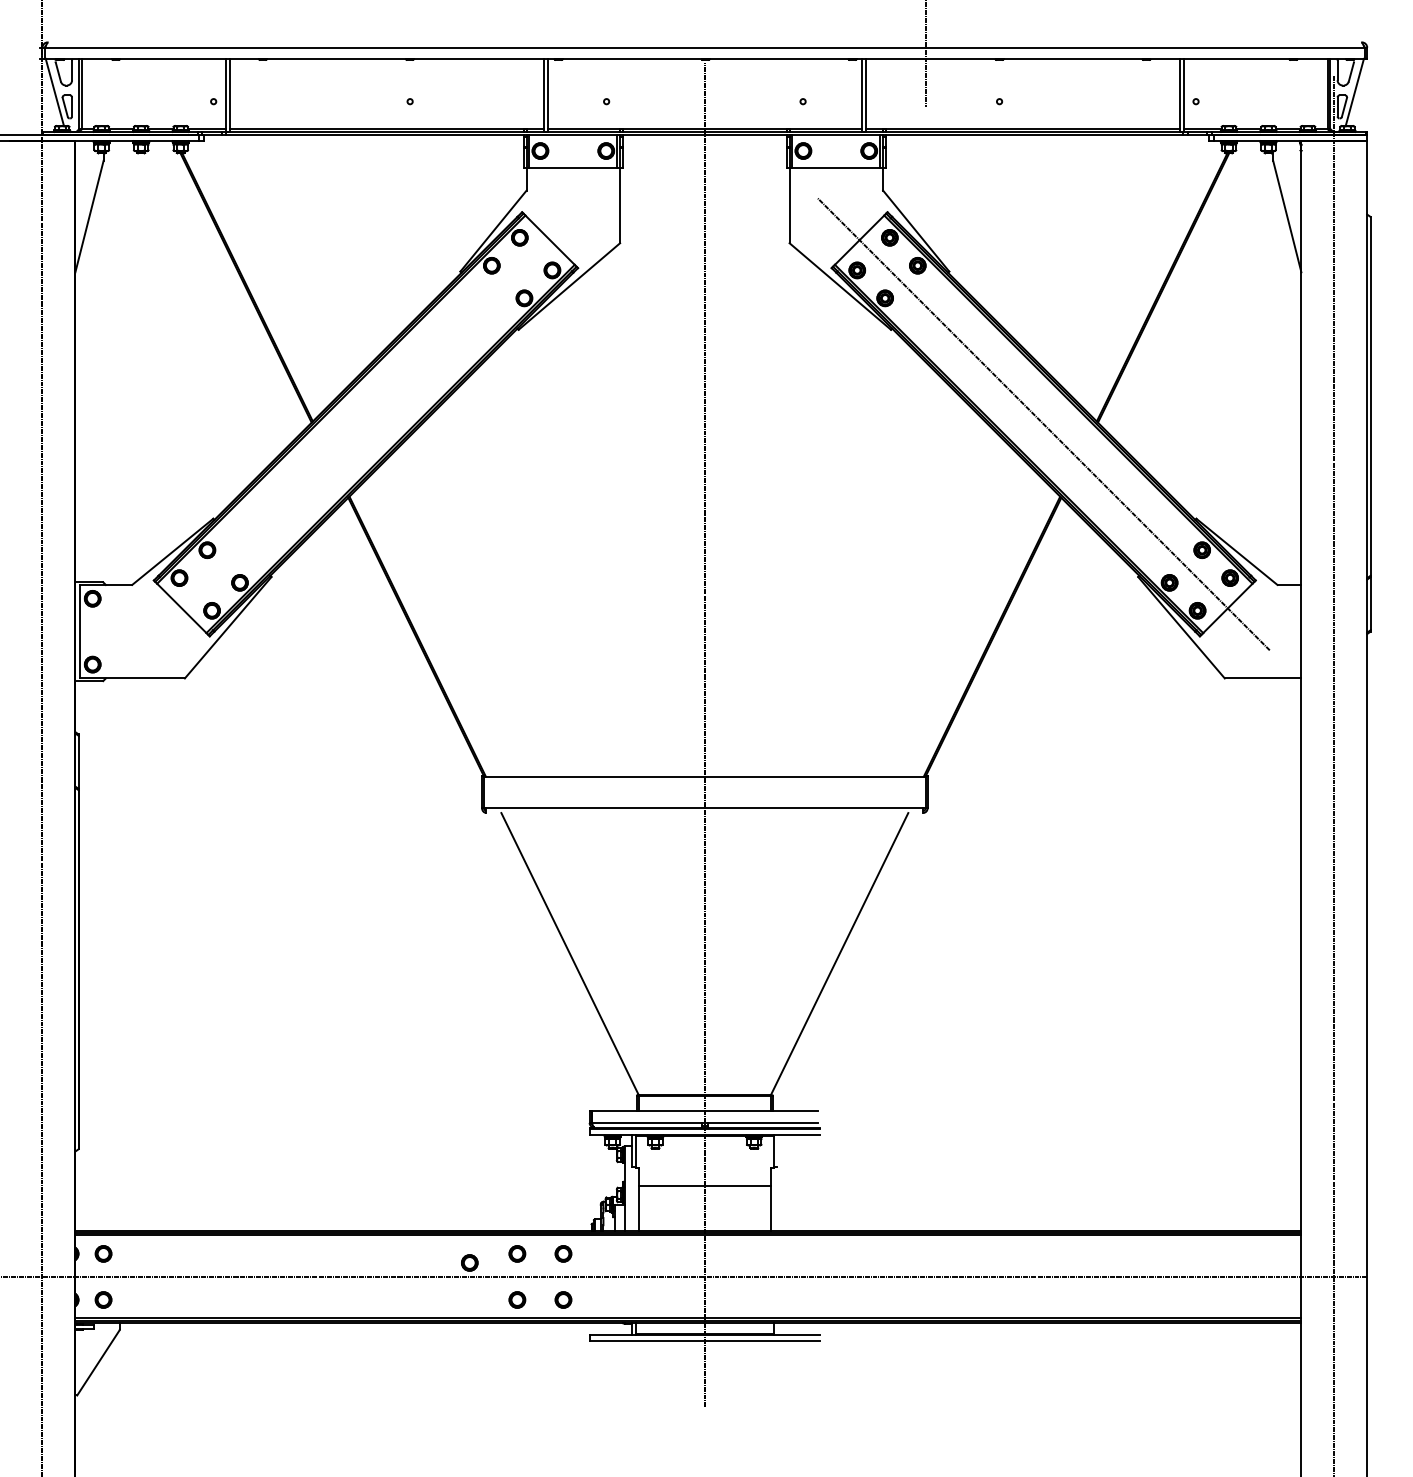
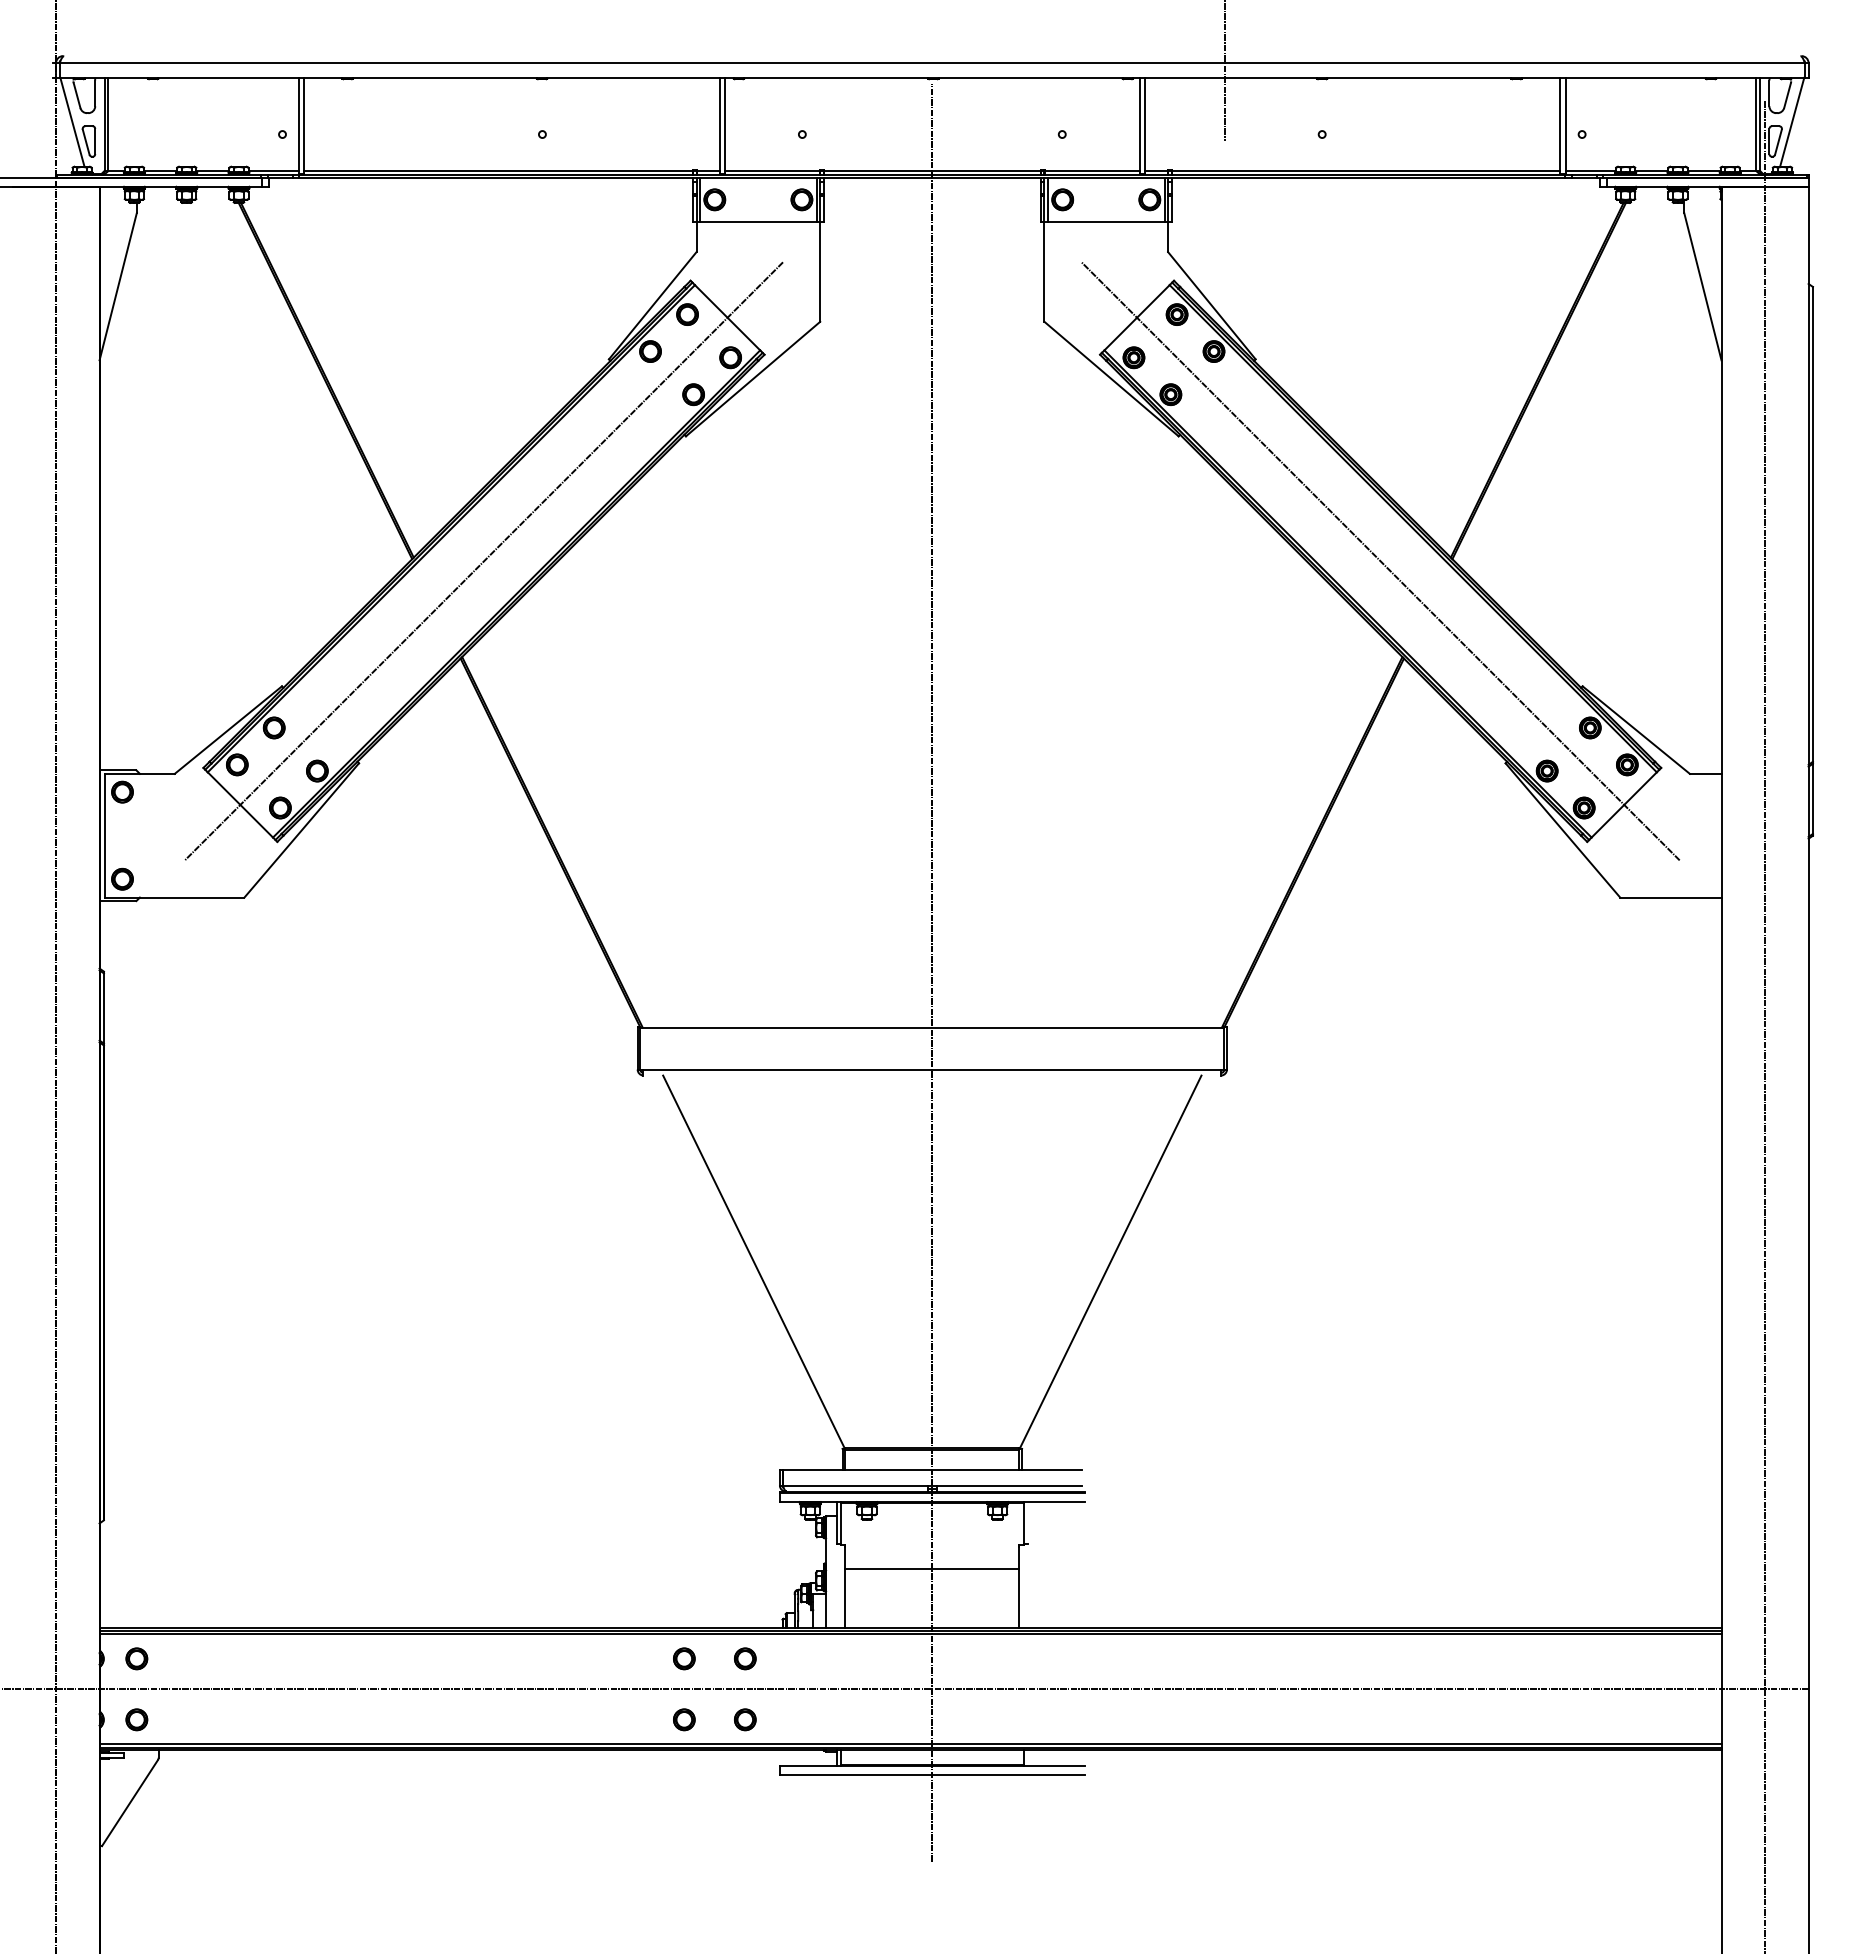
line: (365, 424) -> (483, 561), added
part: (469, 1262) -> (621, 1670), removed

